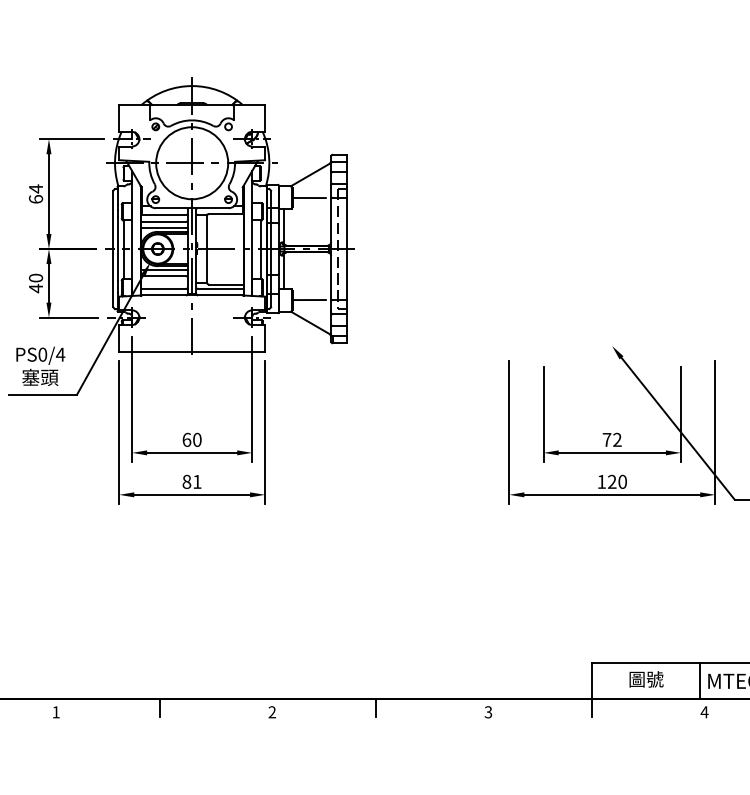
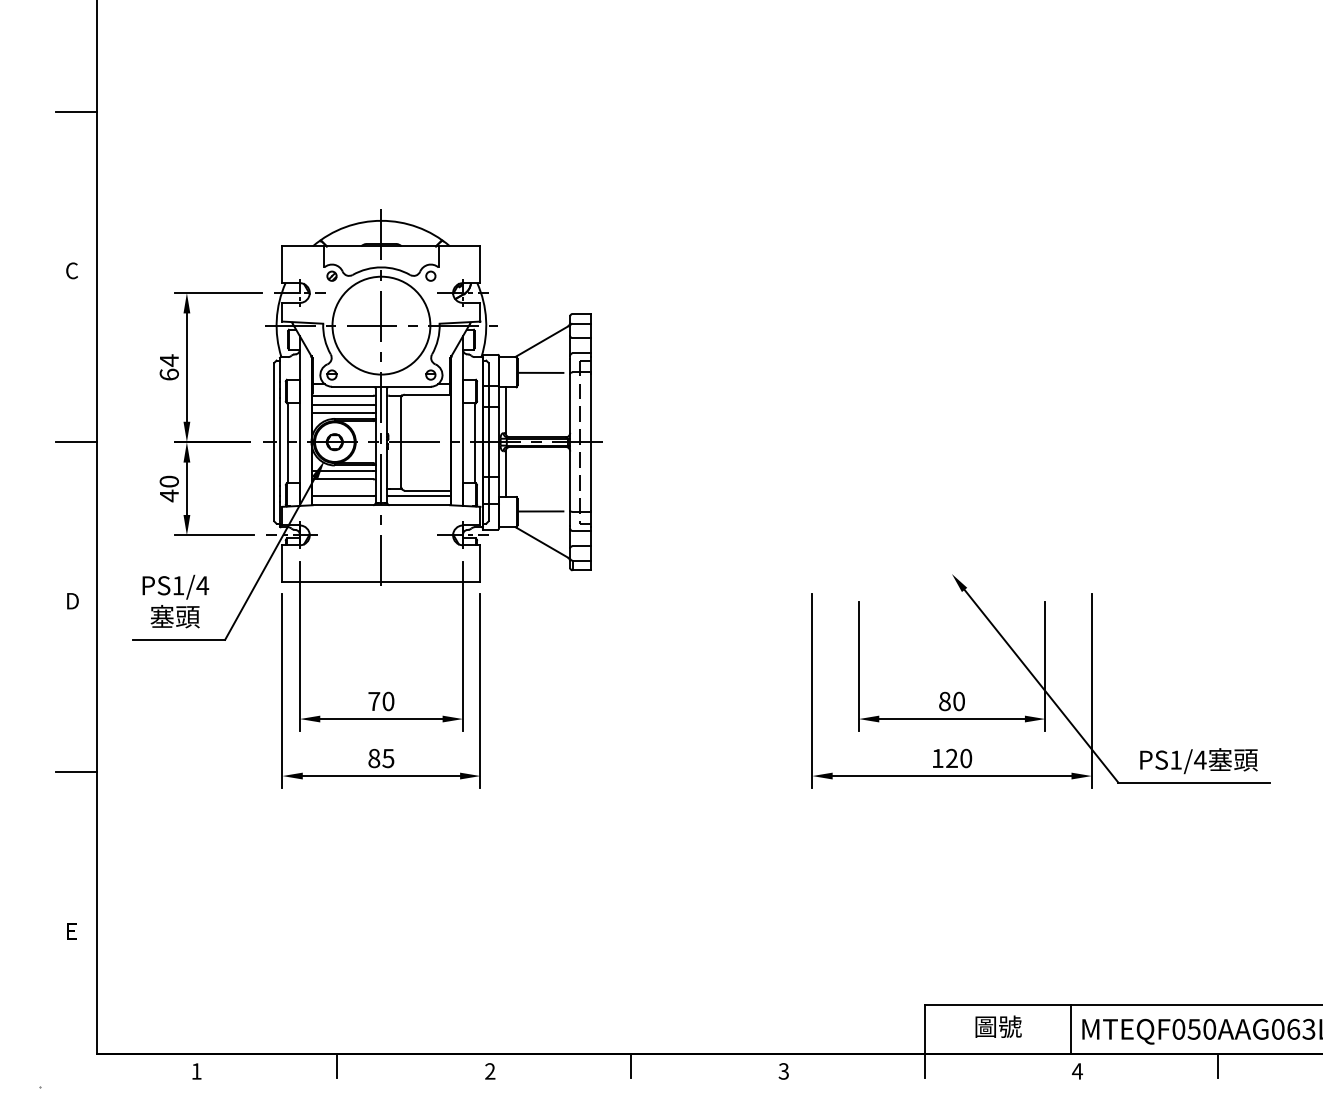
text: (42, 354) -> (178, 585), PS0/4 -> PS1/4
text: (187, 439) -> (374, 701), 60 -> 70
text: (611, 439) -> (951, 701), 72 -> 80
text: (197, 481) -> (388, 758), 81 -> 85

